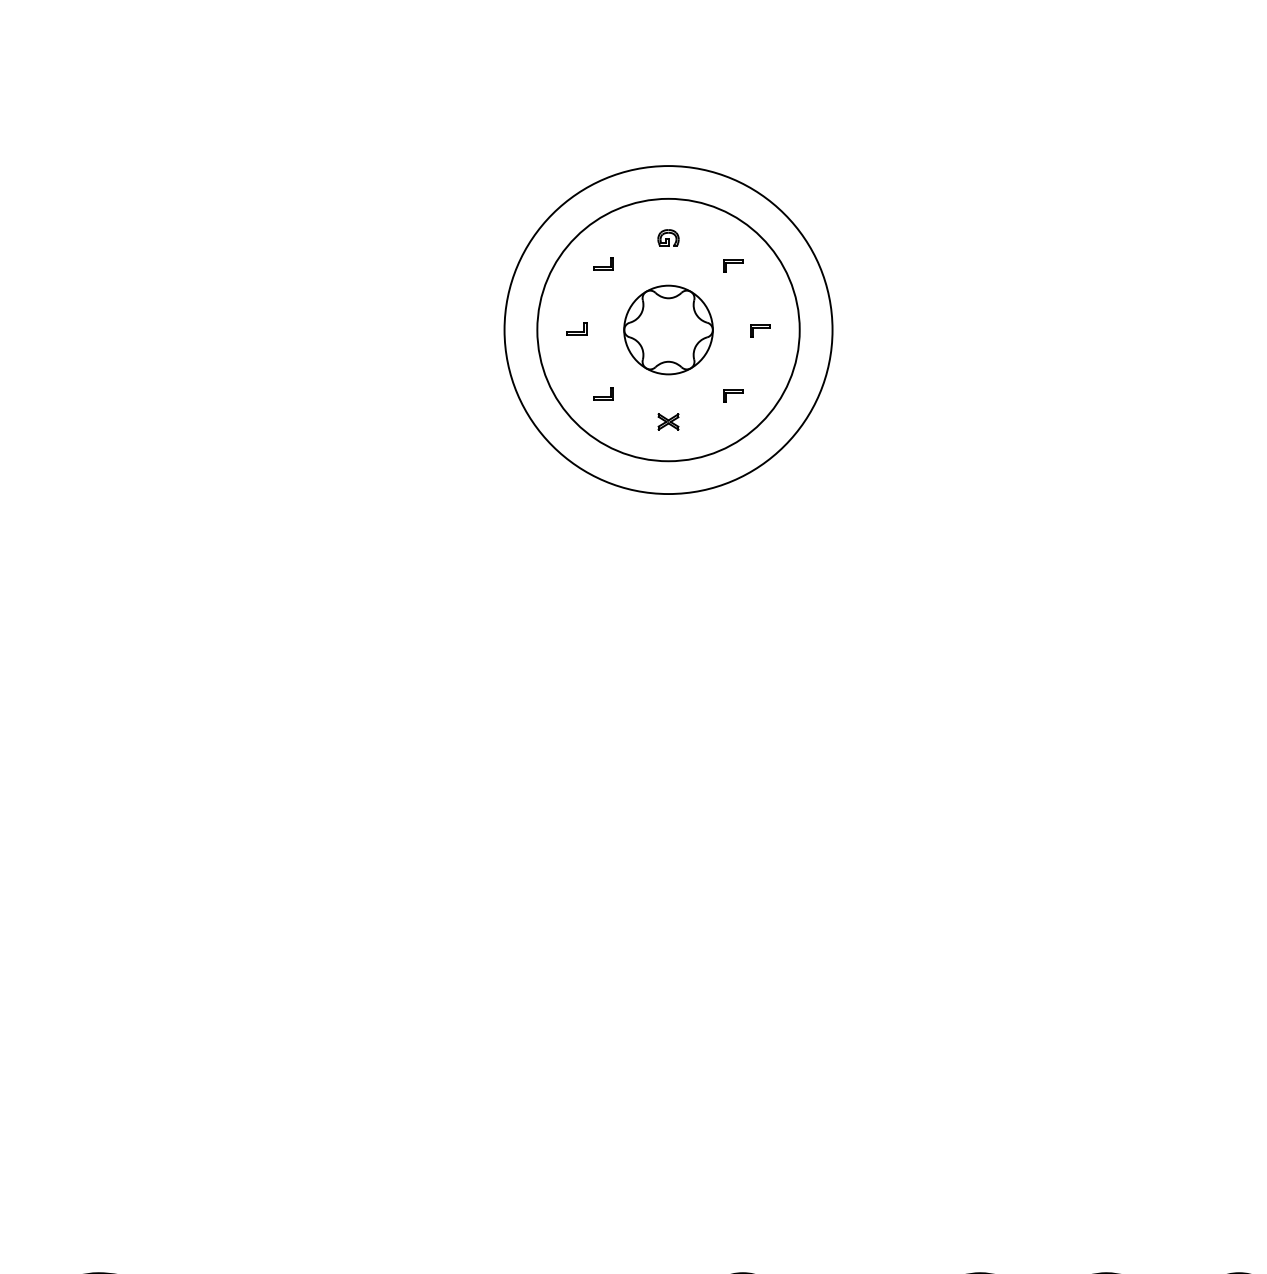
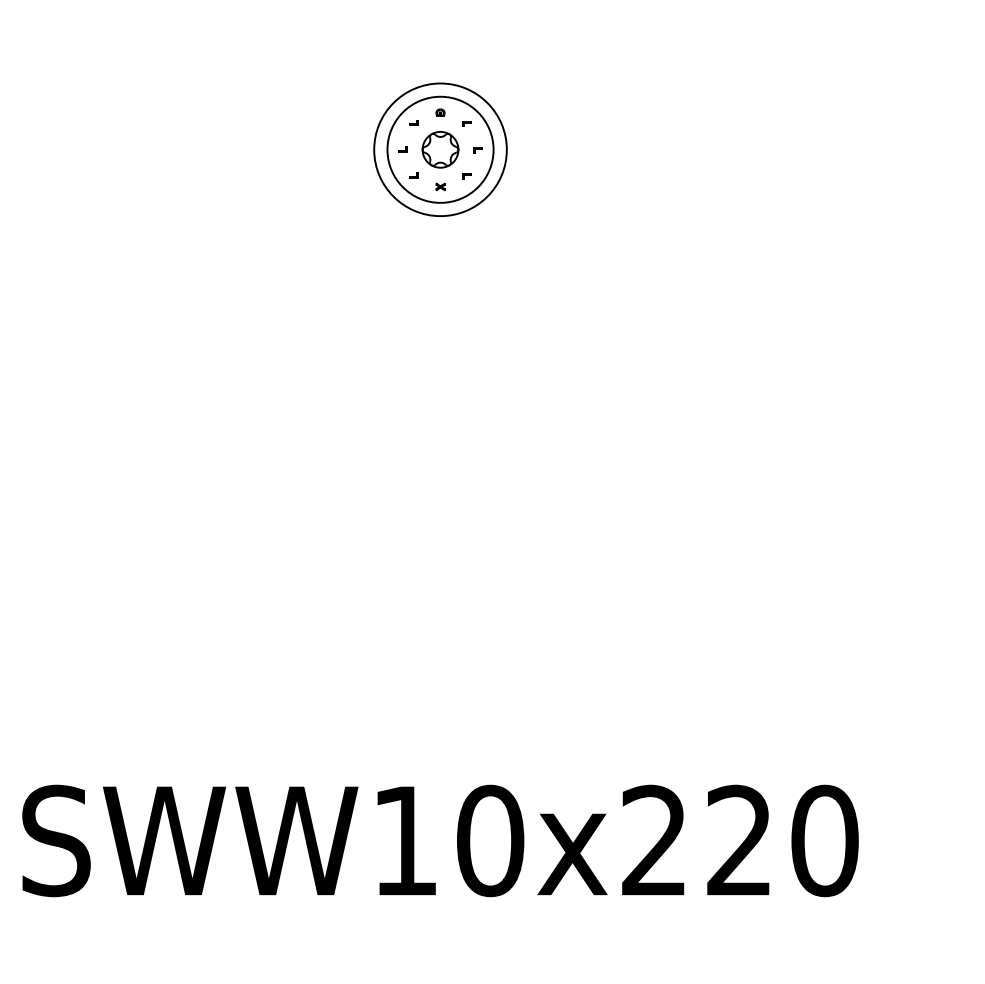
part: (668, 329) -> (440, 149), size x0.6

